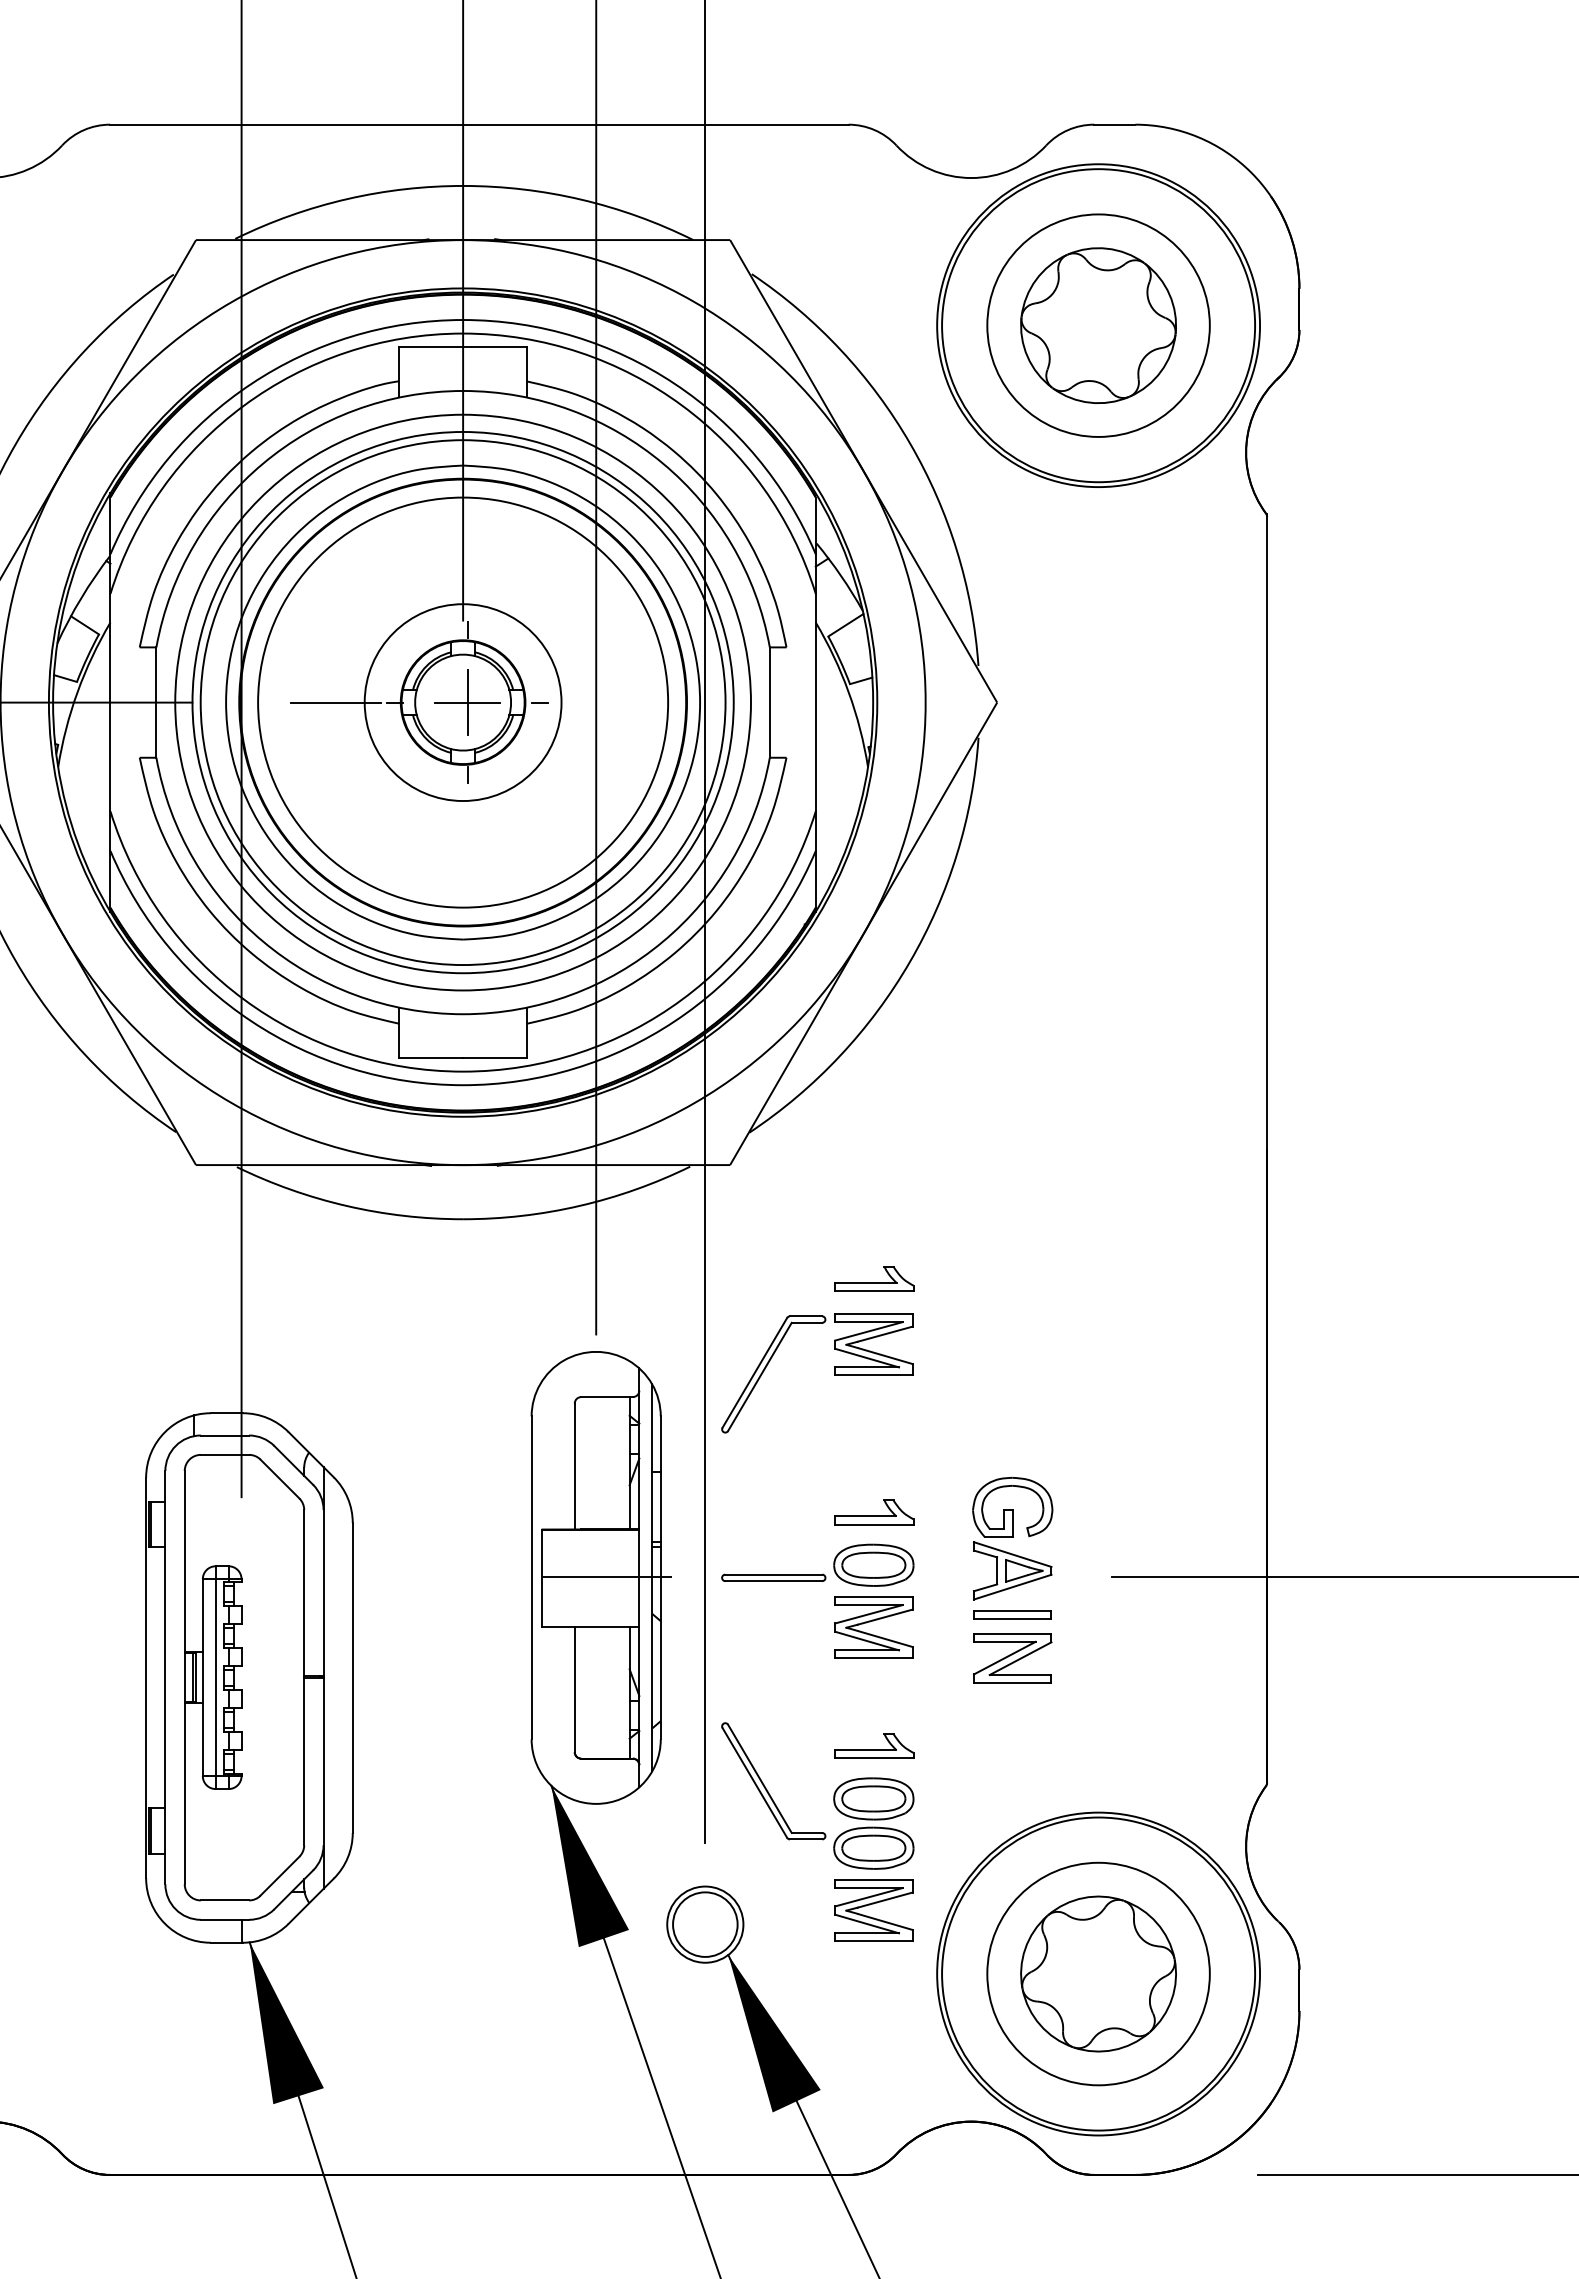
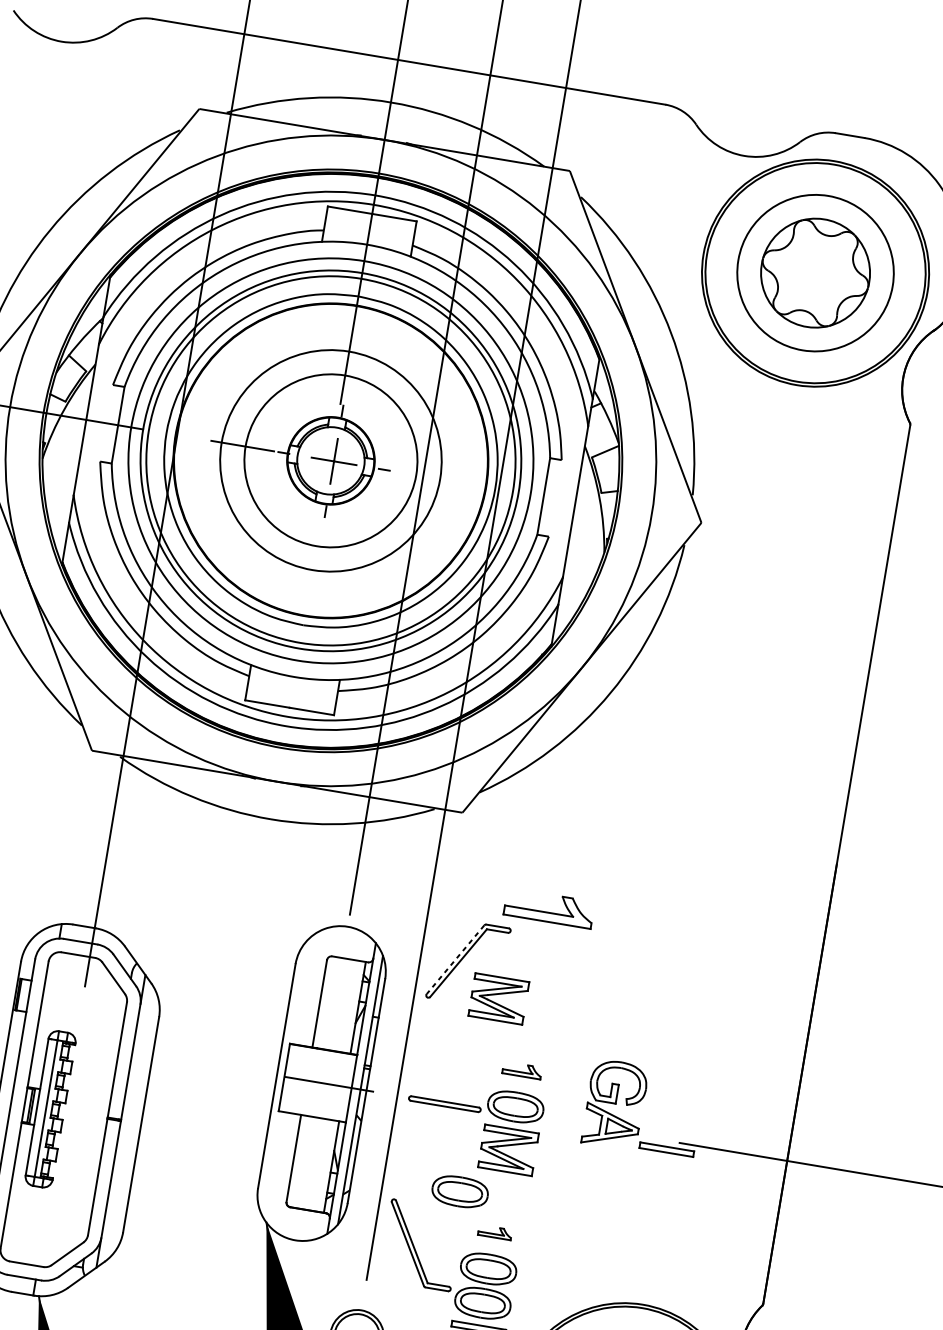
circle: (462, 702) -> (330, 460), size x1.6
circle: (463, 702) -> (331, 460), size x0.6
part: (874, 1278) -> (549, 908), size x1.6
part: (873, 1344) -> (498, 998), moved
line: (754, 1372) -> (455, 959), solid -> dashed
part: (874, 1512) -> (522, 1070), size x0.7
part: (1012, 1614) -> (666, 1149), moved
part: (1012, 1658) -> (601, 1187), removed
part: (815, 1696) -> (460, 1191), added
part: (874, 1745) -> (495, 1232), size x0.6

